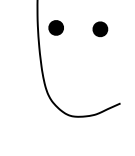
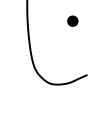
part: (55, 26) -> (40, 19), removed

